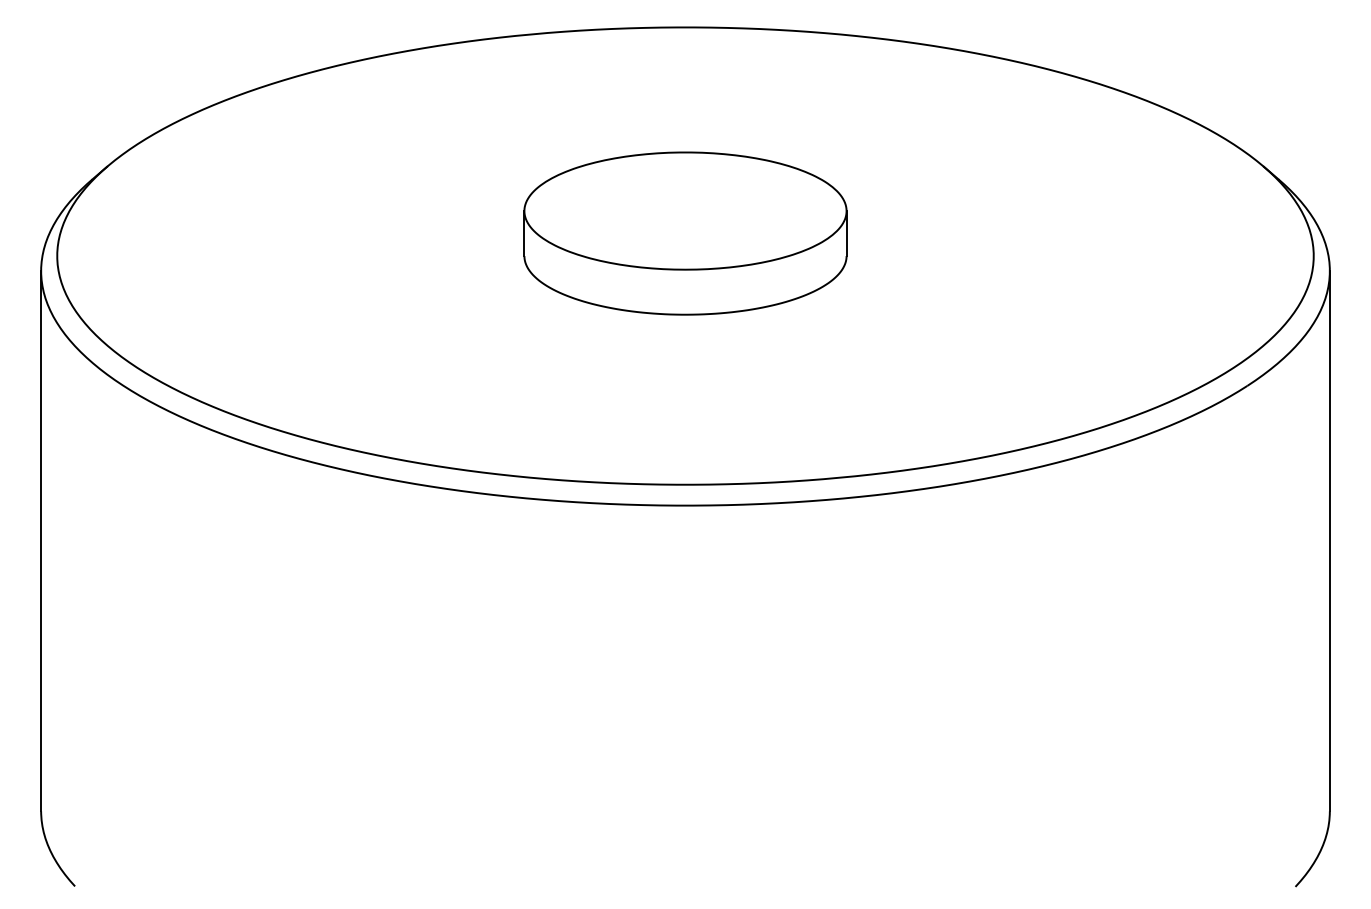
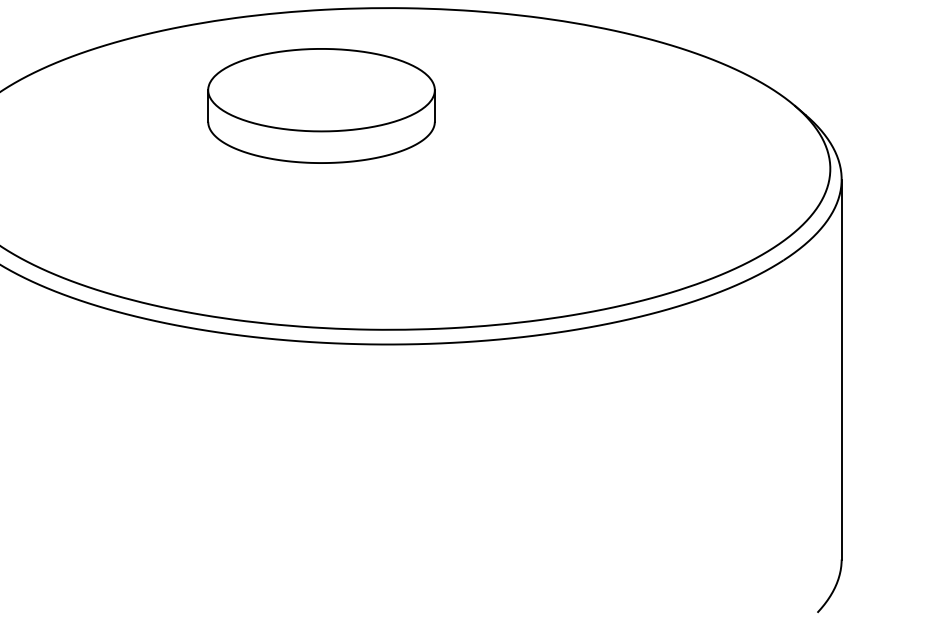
part: (685, 233) -> (321, 105), moved

